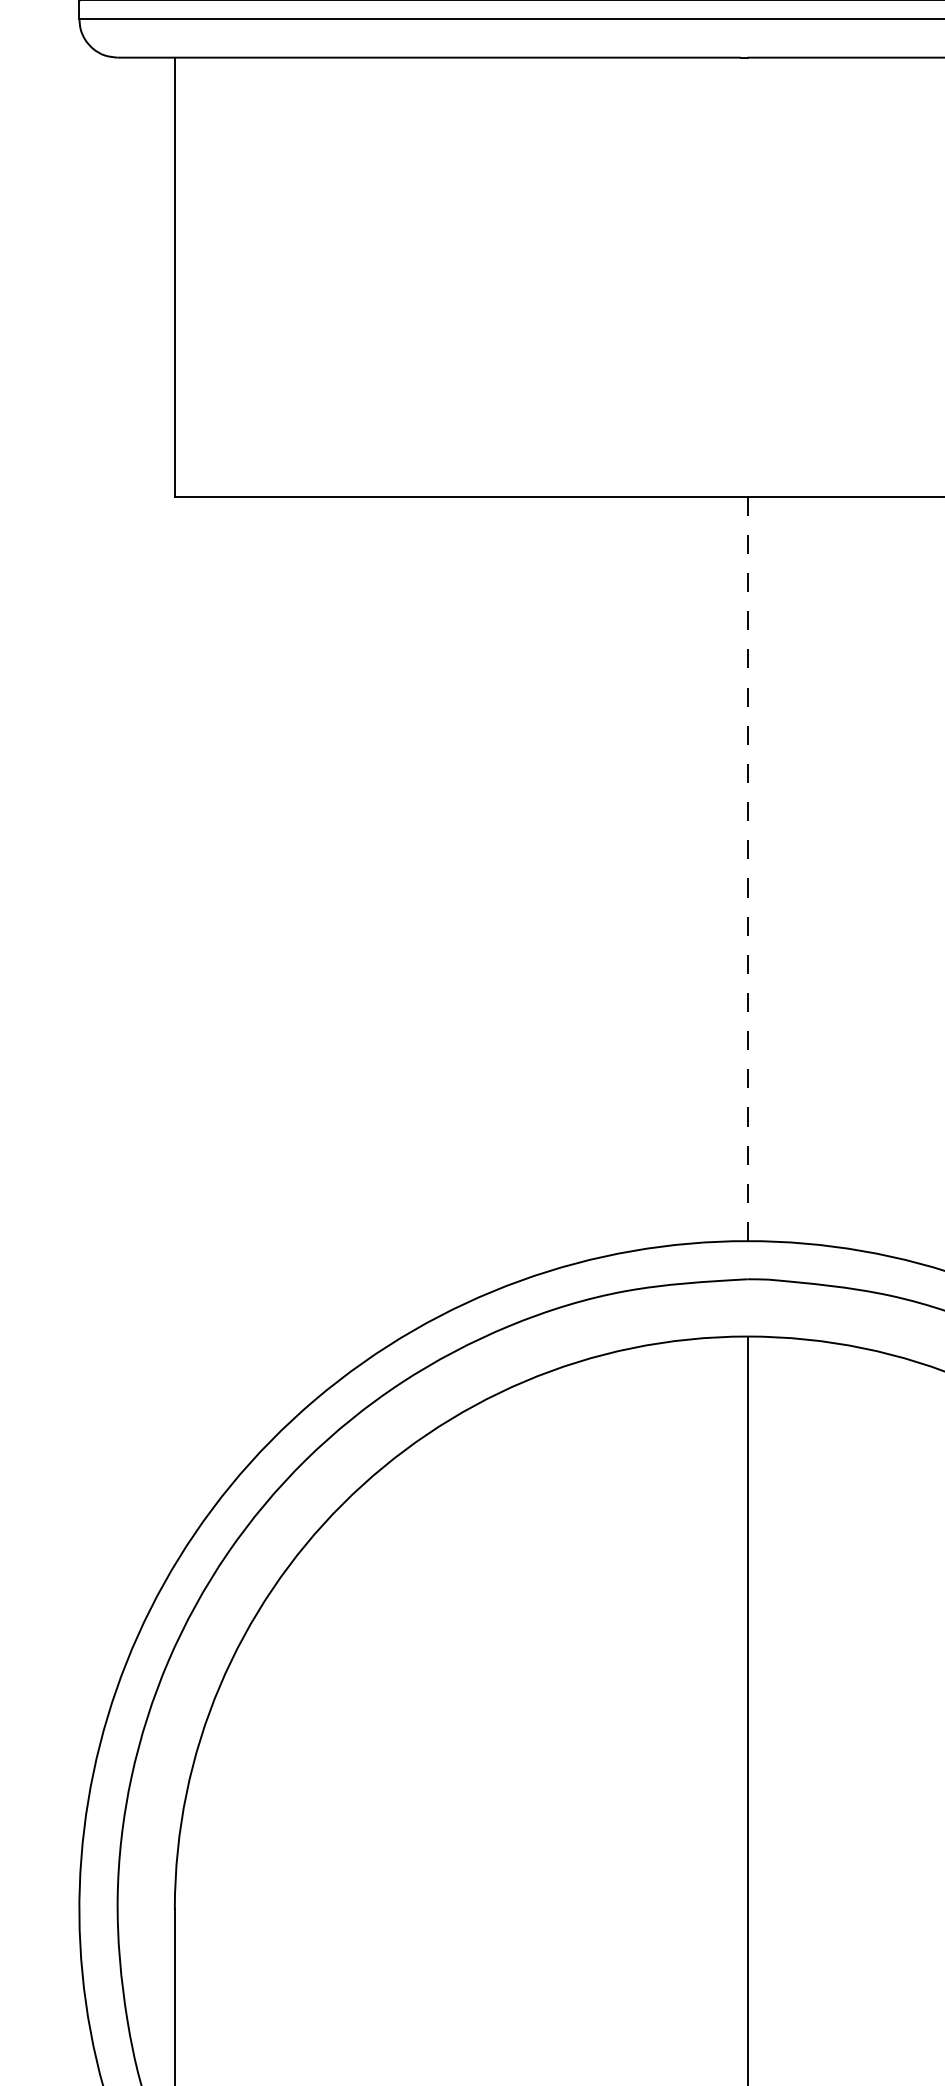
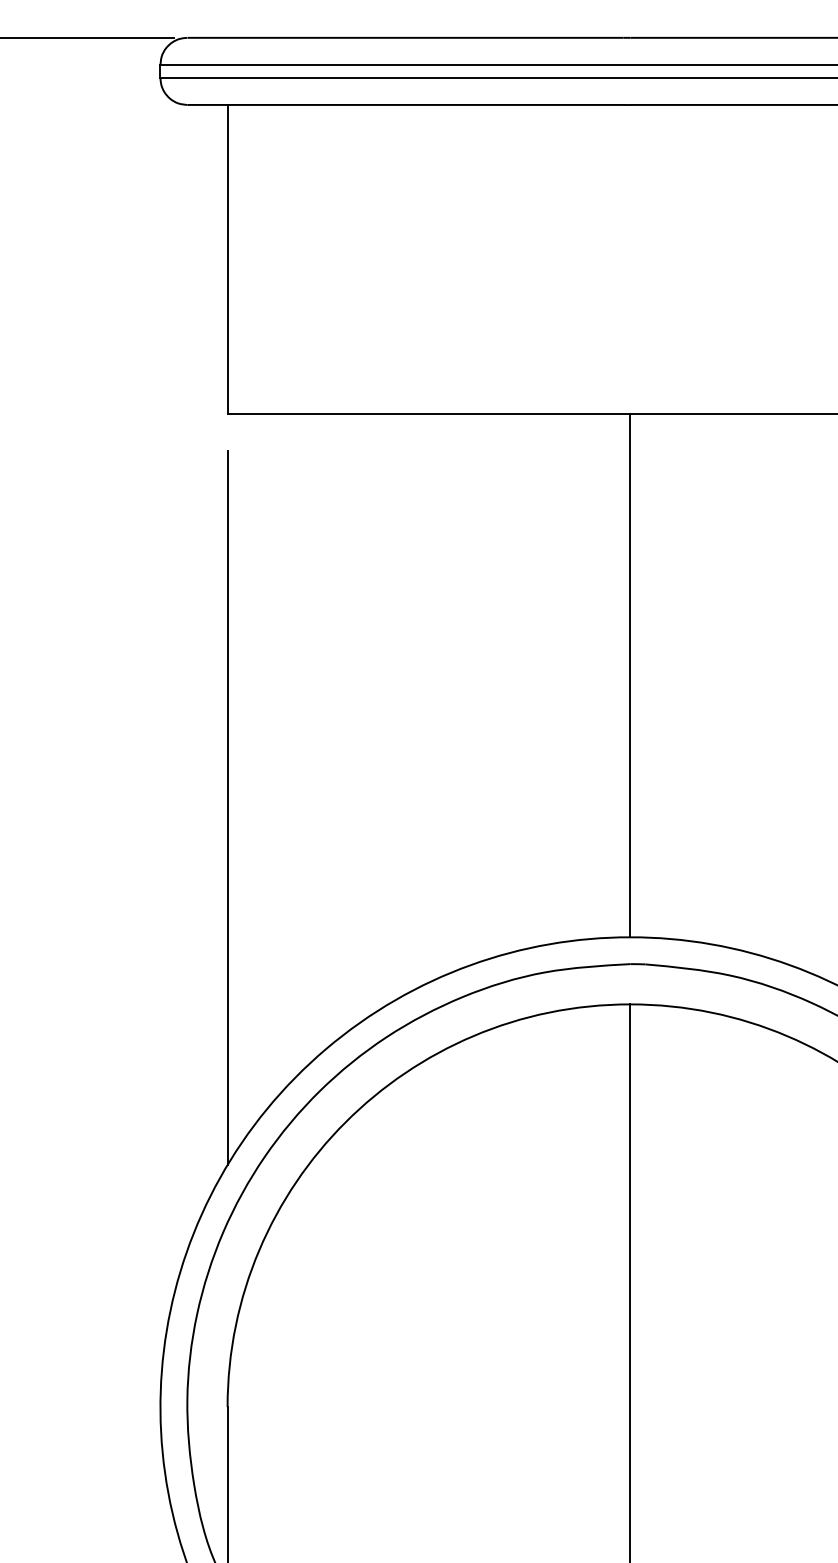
line: (747, 868) -> (630, 675), dashed -> solid
line: (174, 1058) -> (227, 808), added

